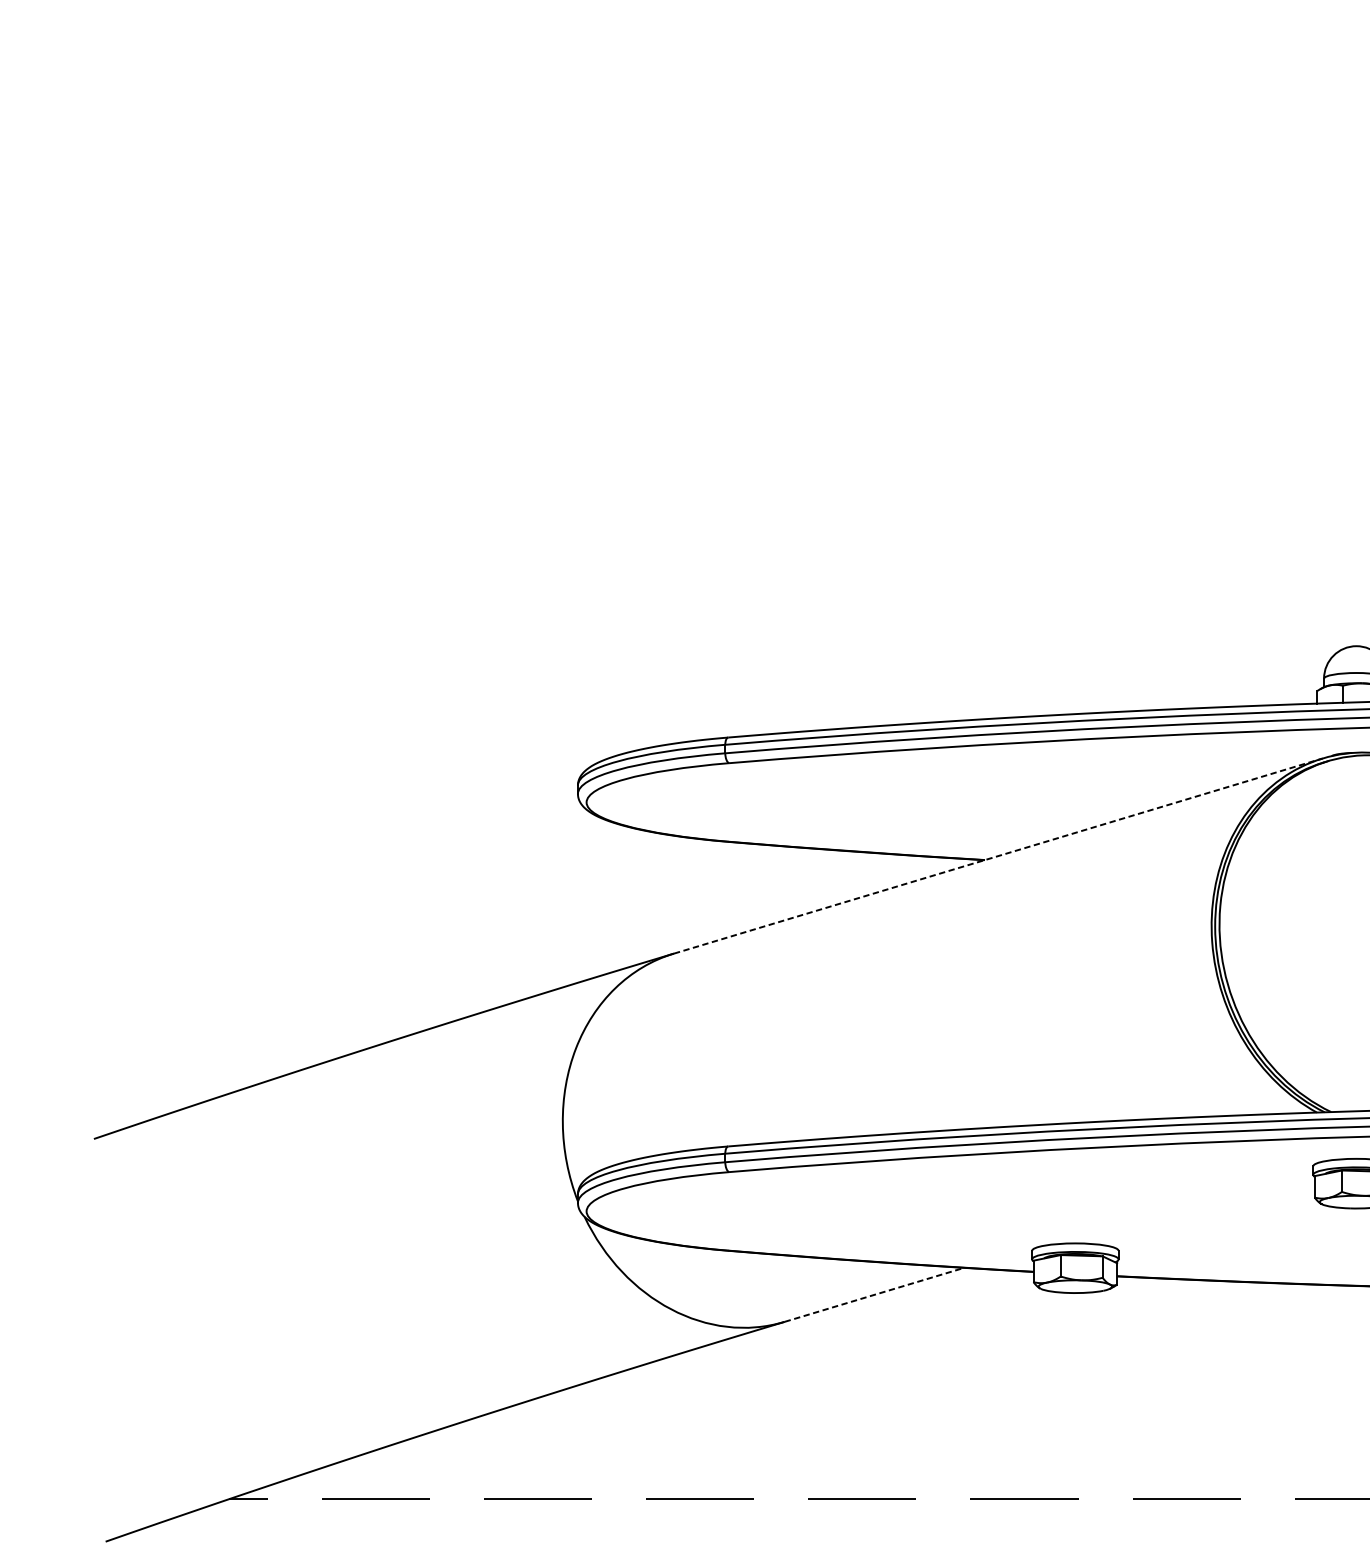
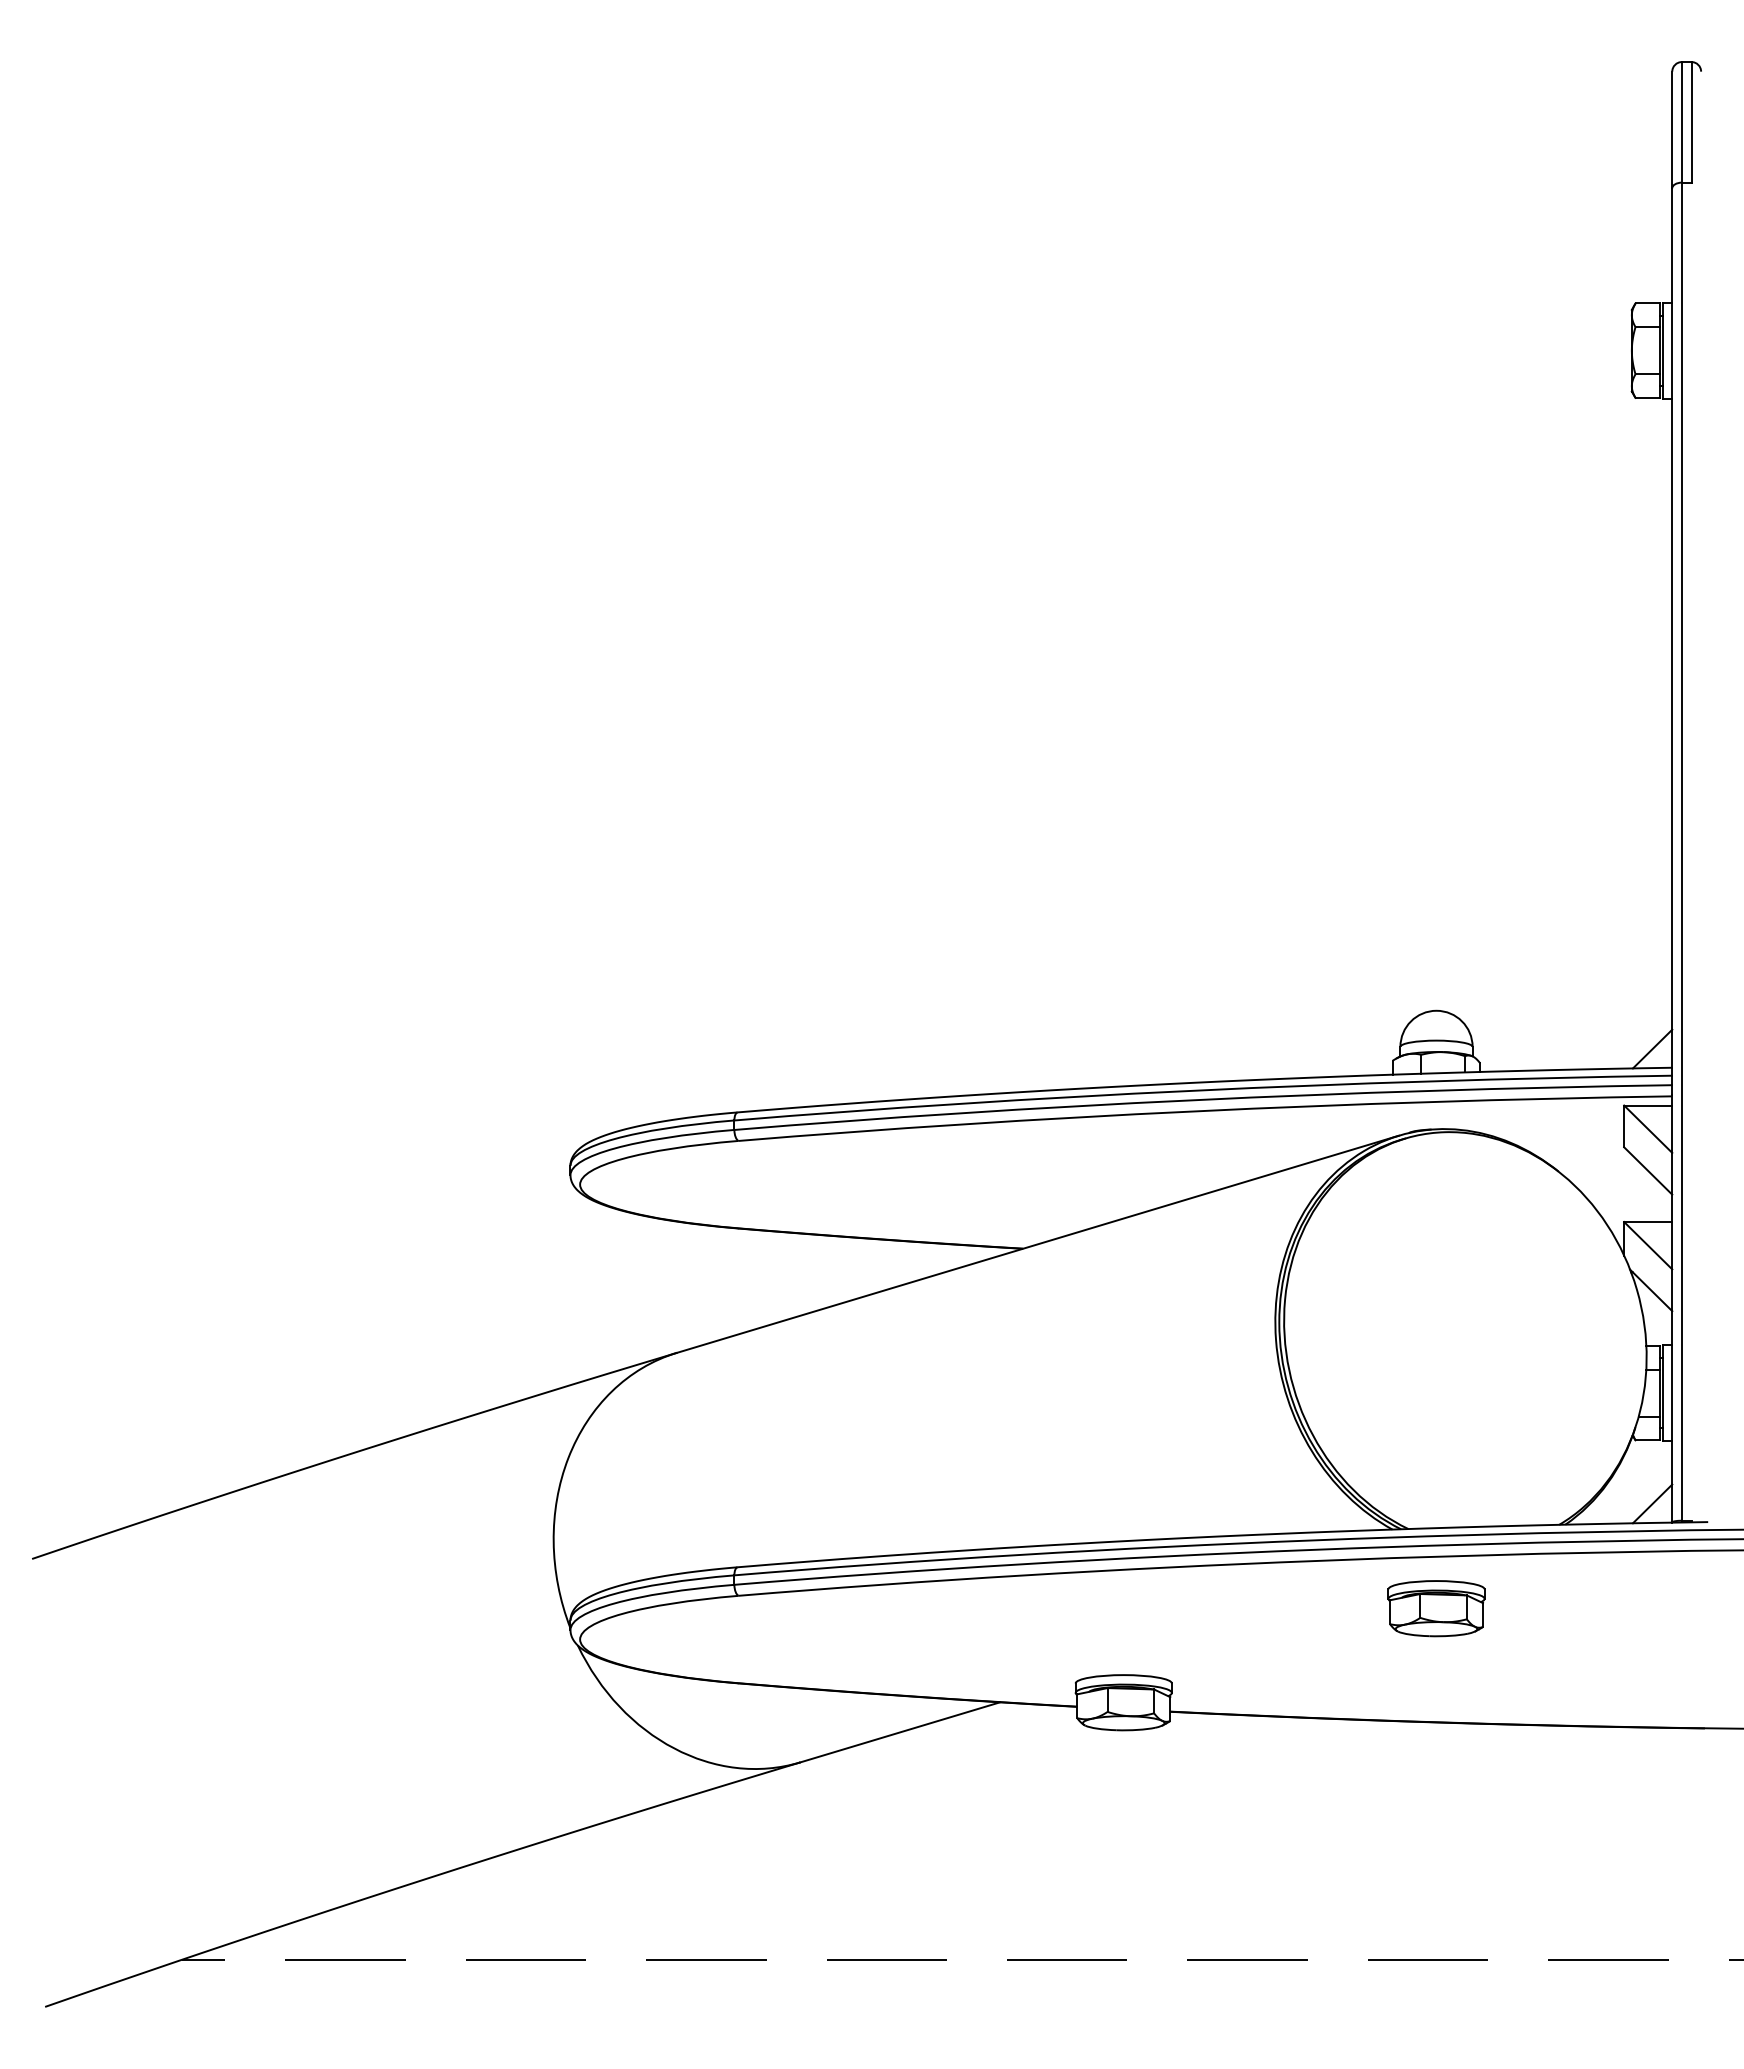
line: (998, 856) -> (1038, 1244), dashed -> solid
line: (874, 1295) -> (900, 1732), dashed -> solid

